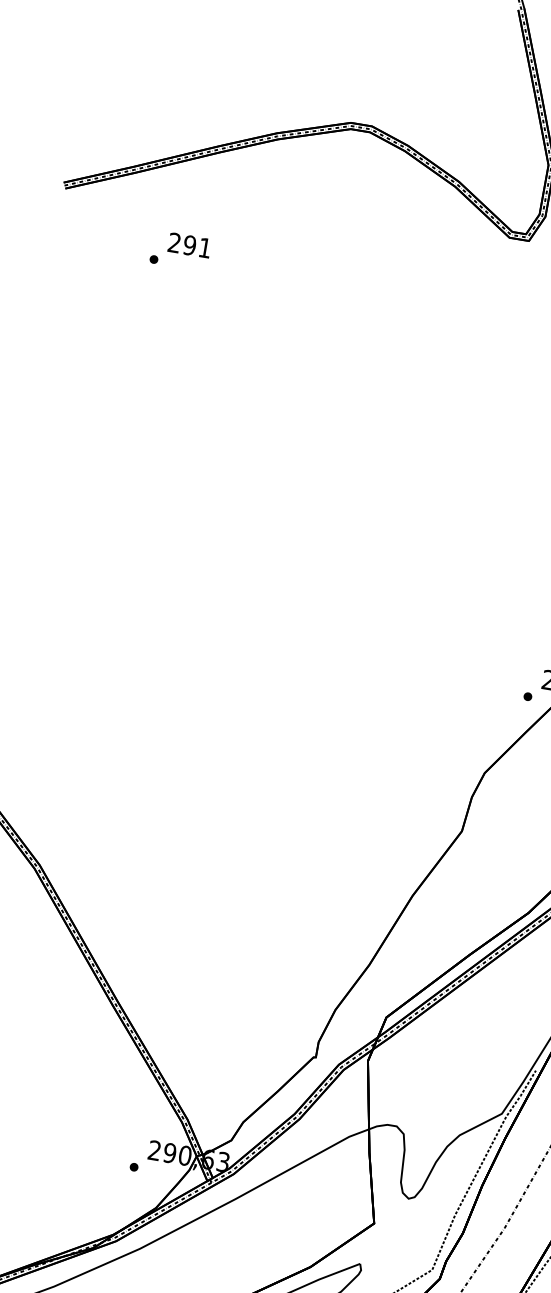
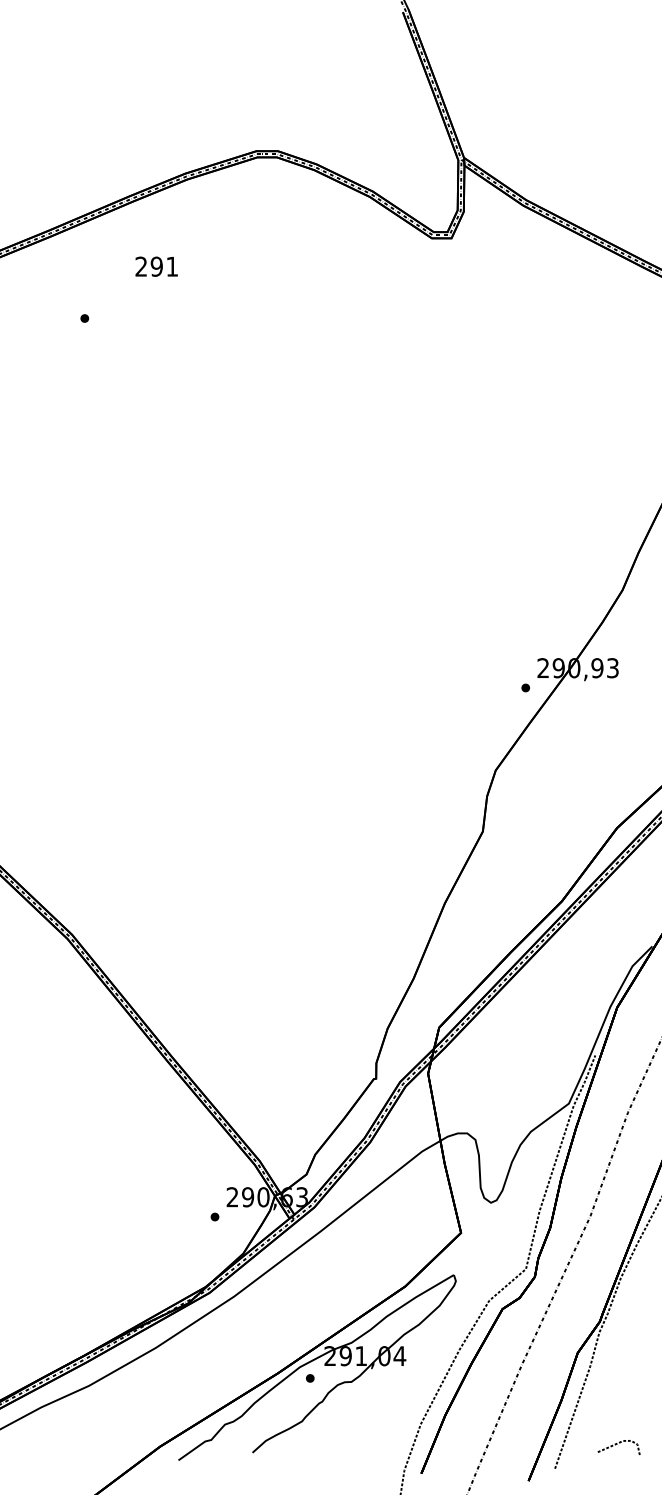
text: (189, 245) -> (156, 266), moved

